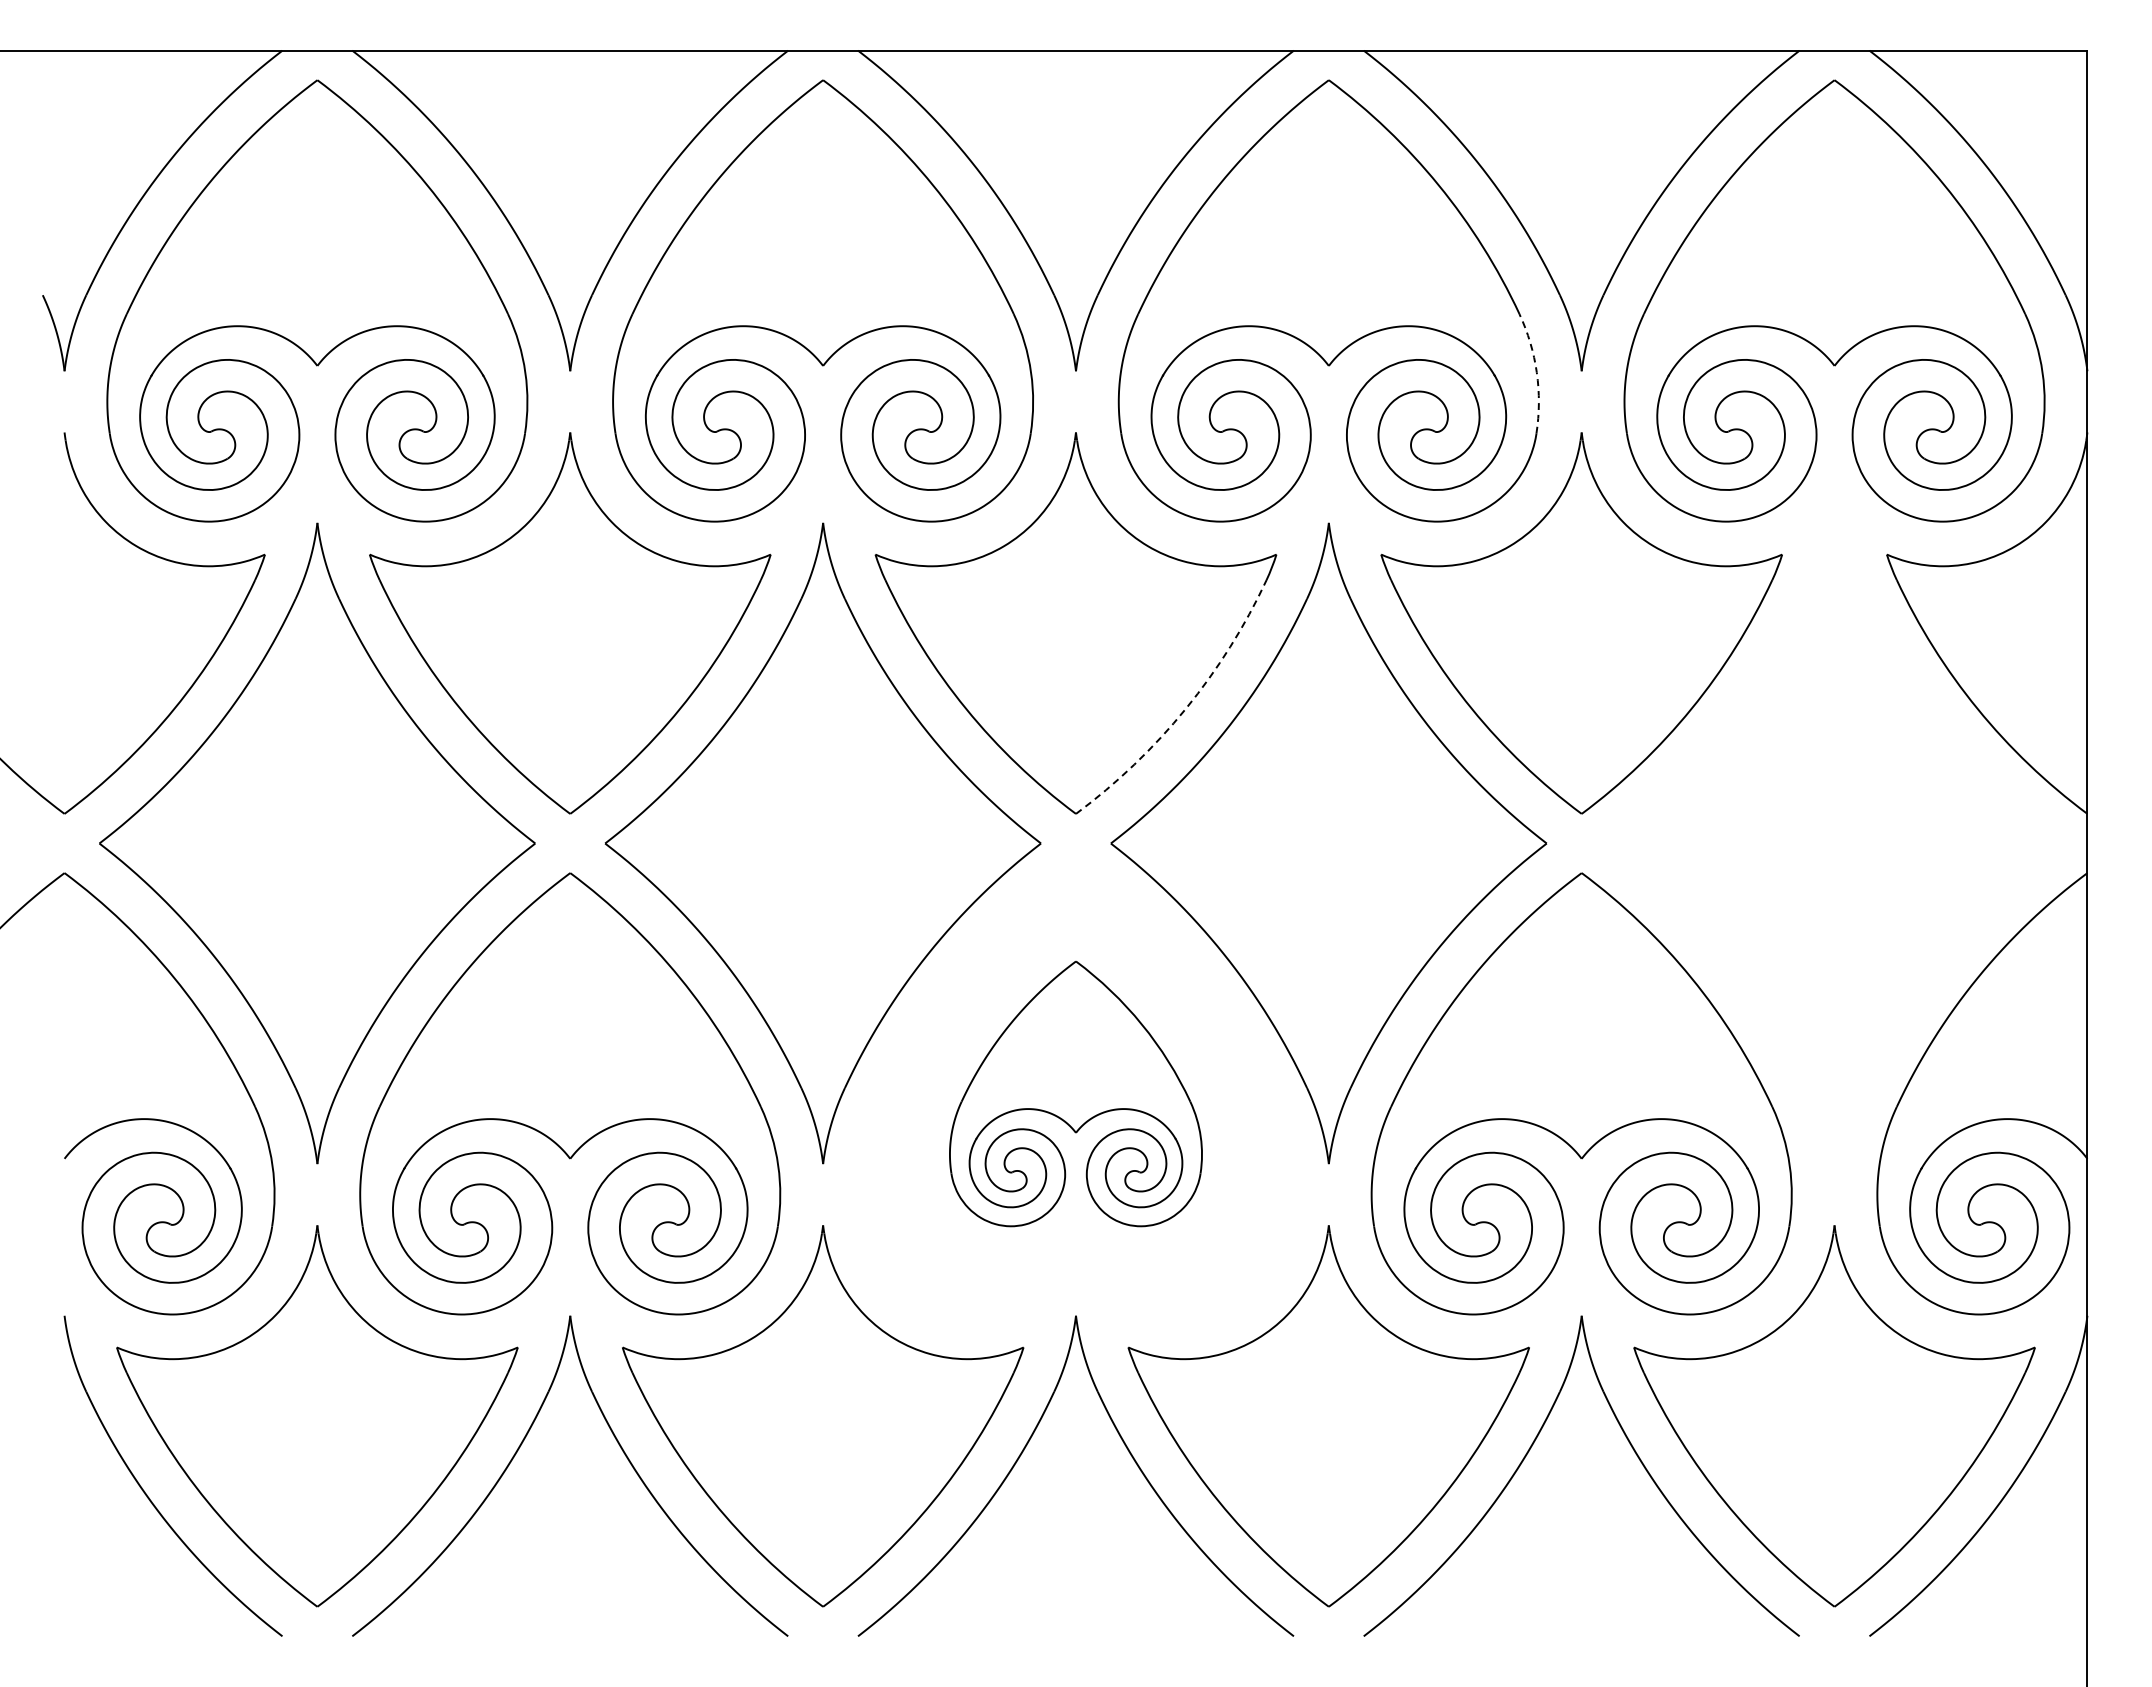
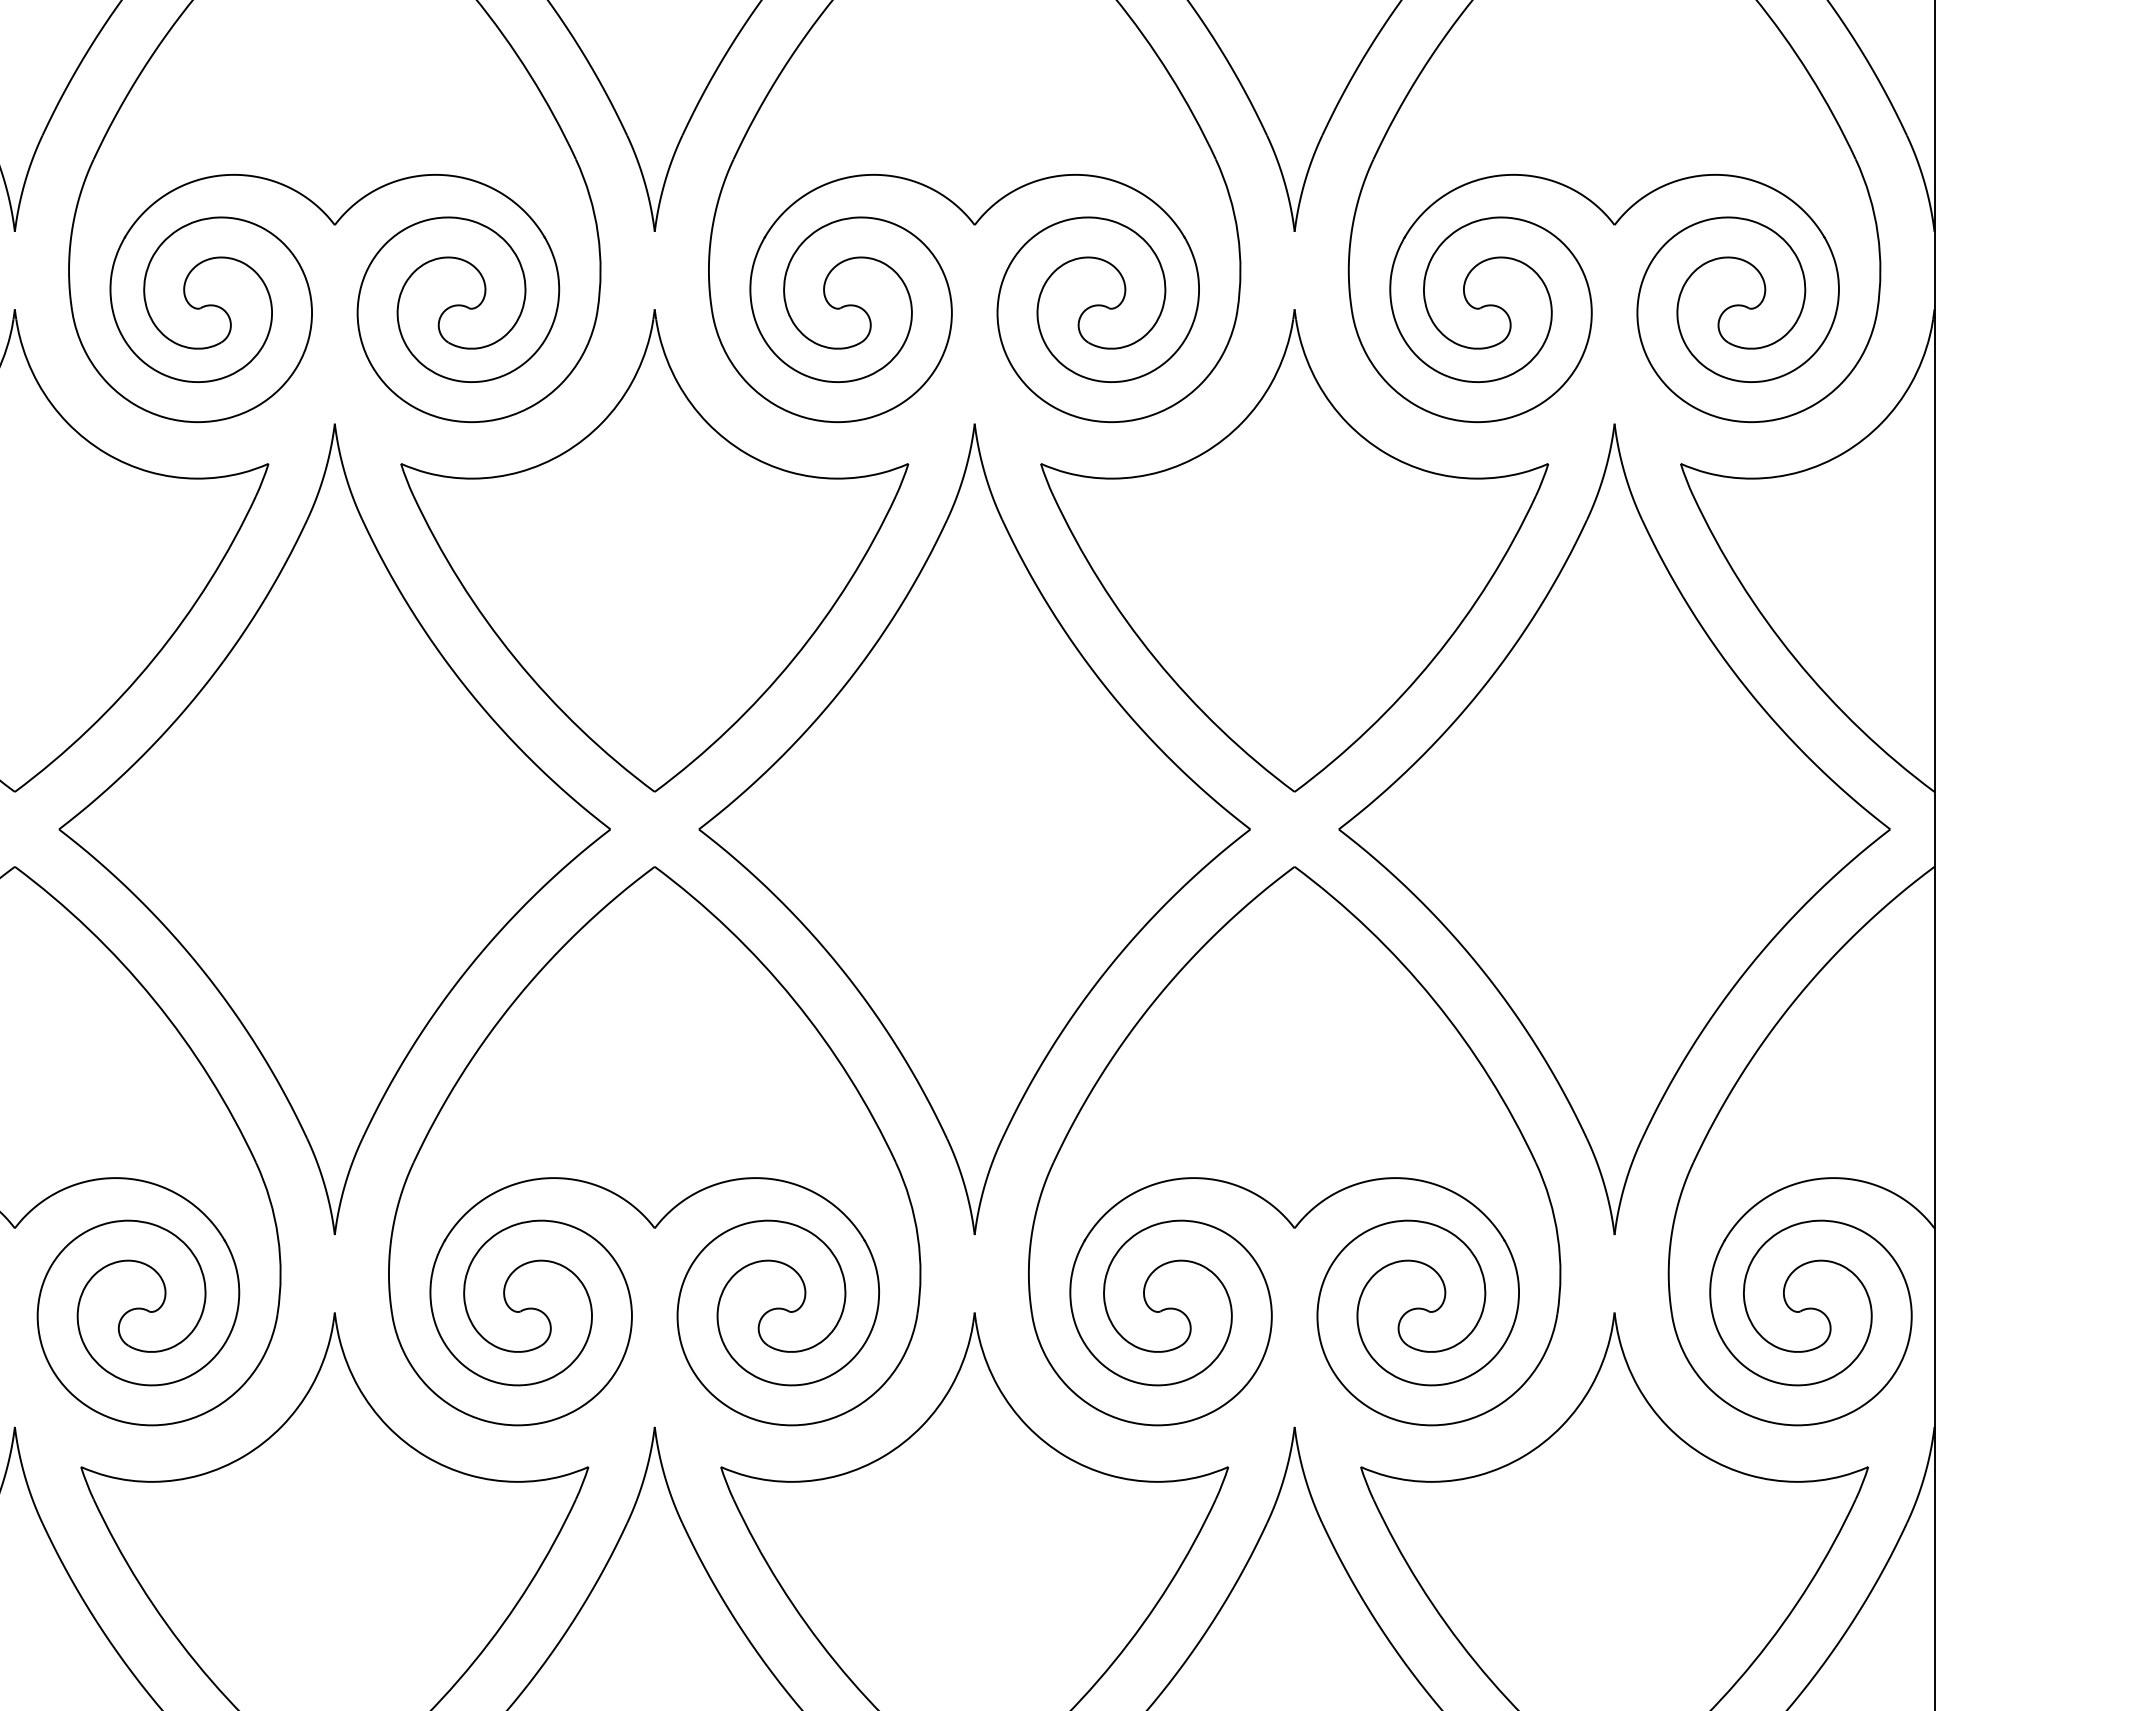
arc: (1536, 372) -> (1237, 233), dashed -> solid
arc: (1185, 708) -> (793, 658), dashed -> solid
part: (1834, 843) -> (1614, 829), added
part: (1075, 1093) -> (654, 1145), size x1.67

